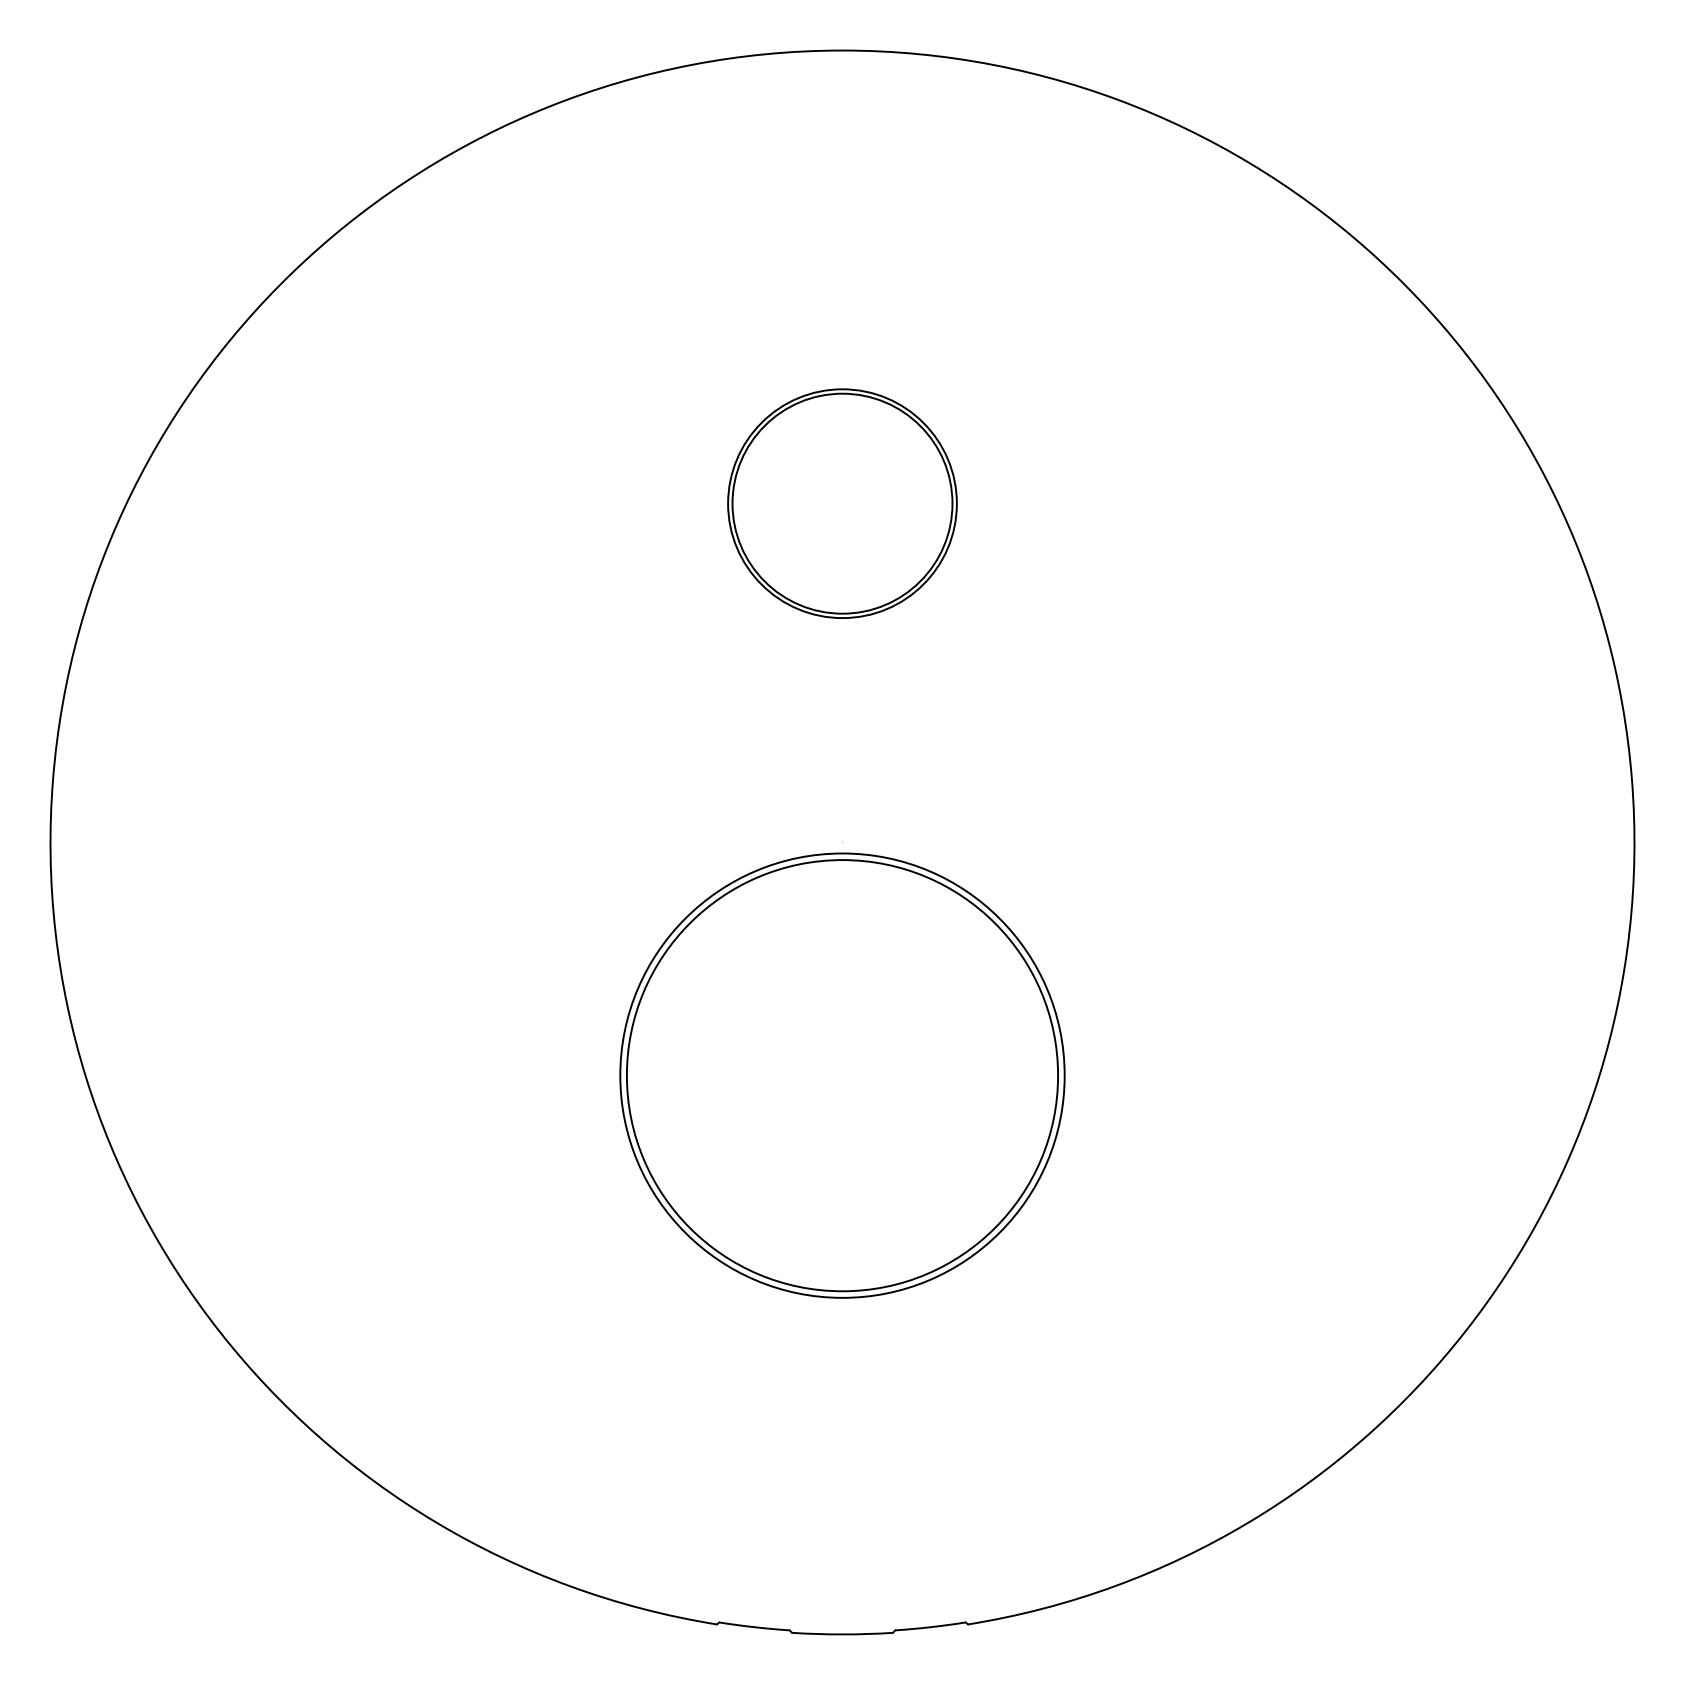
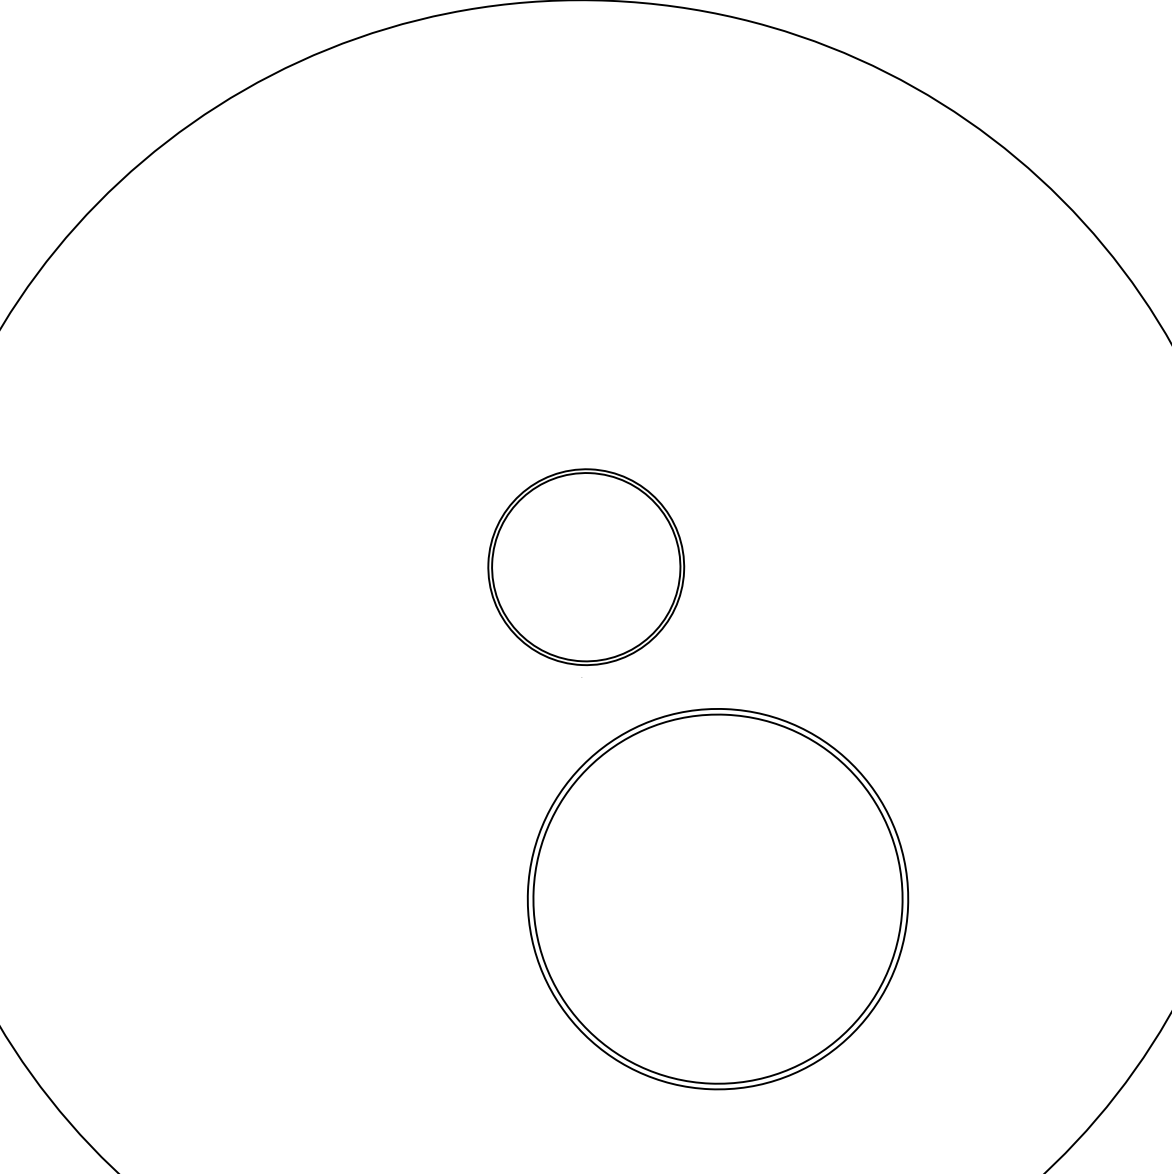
part: (842, 503) -> (586, 567), moved
part: (842, 1075) -> (718, 899), moved

